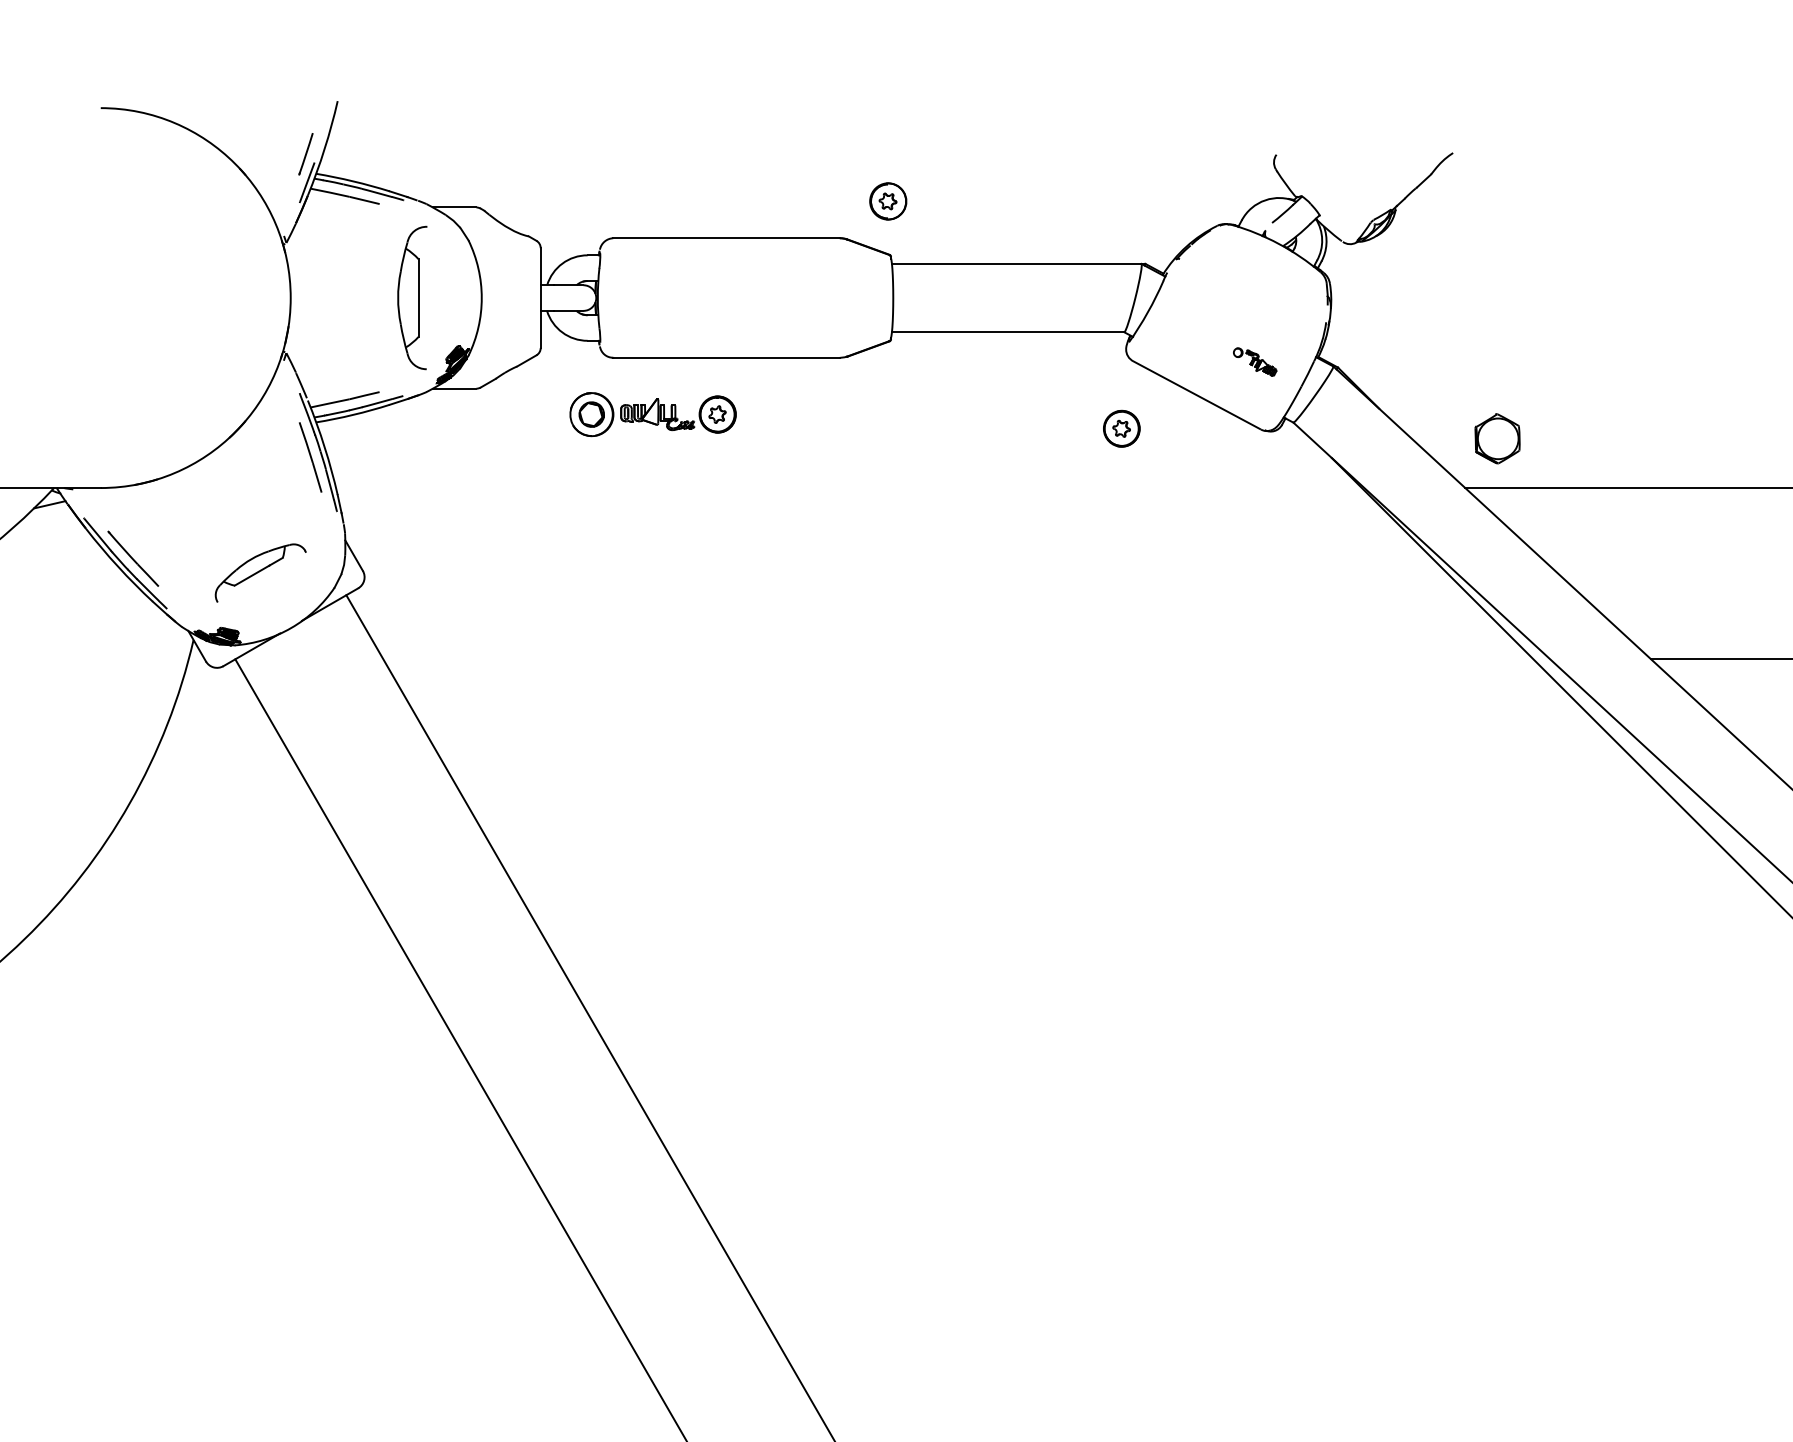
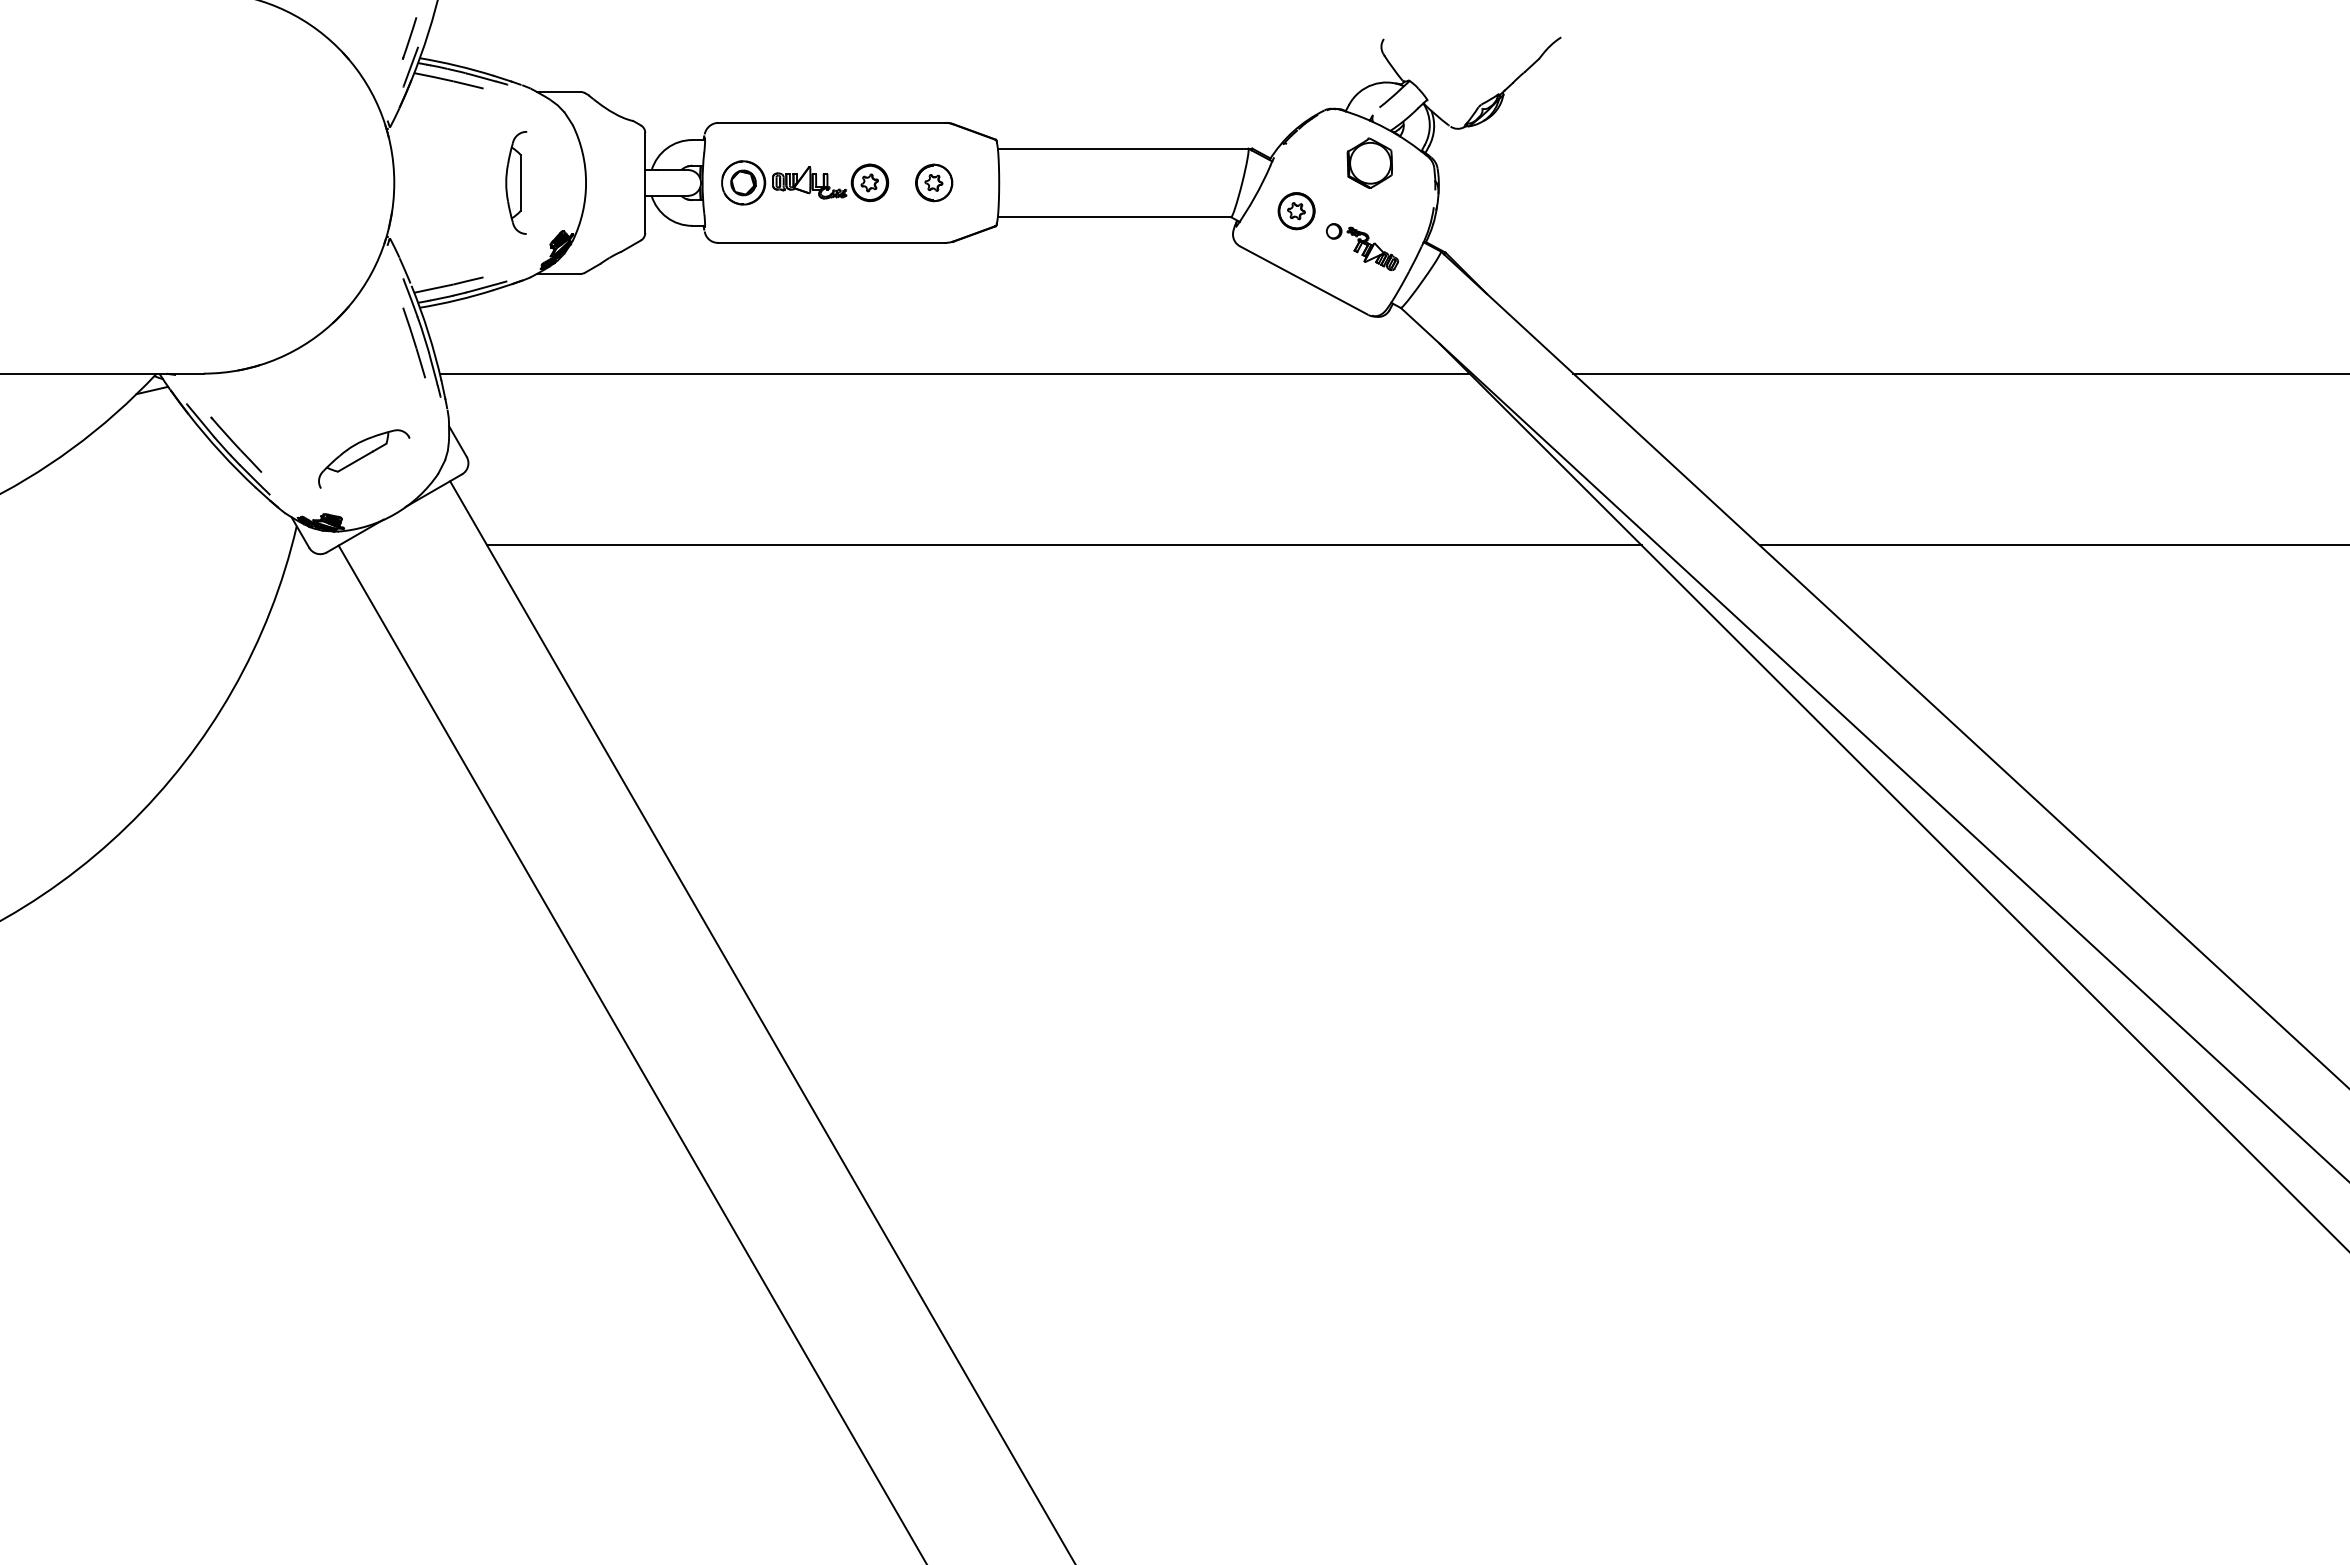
part: (888, 201) -> (934, 182), moved
part: (412, 297) -> (516, 182), size x0.71
part: (1255, 362) -> (1362, 247), size x1.67
part: (653, 414) -> (805, 182), moved
part: (1121, 429) -> (1296, 211), moved
part: (1497, 438) -> (1369, 162), moved
line: (848, 487) -> (954, 373), added
line: (958, 659) -> (1064, 545), added

